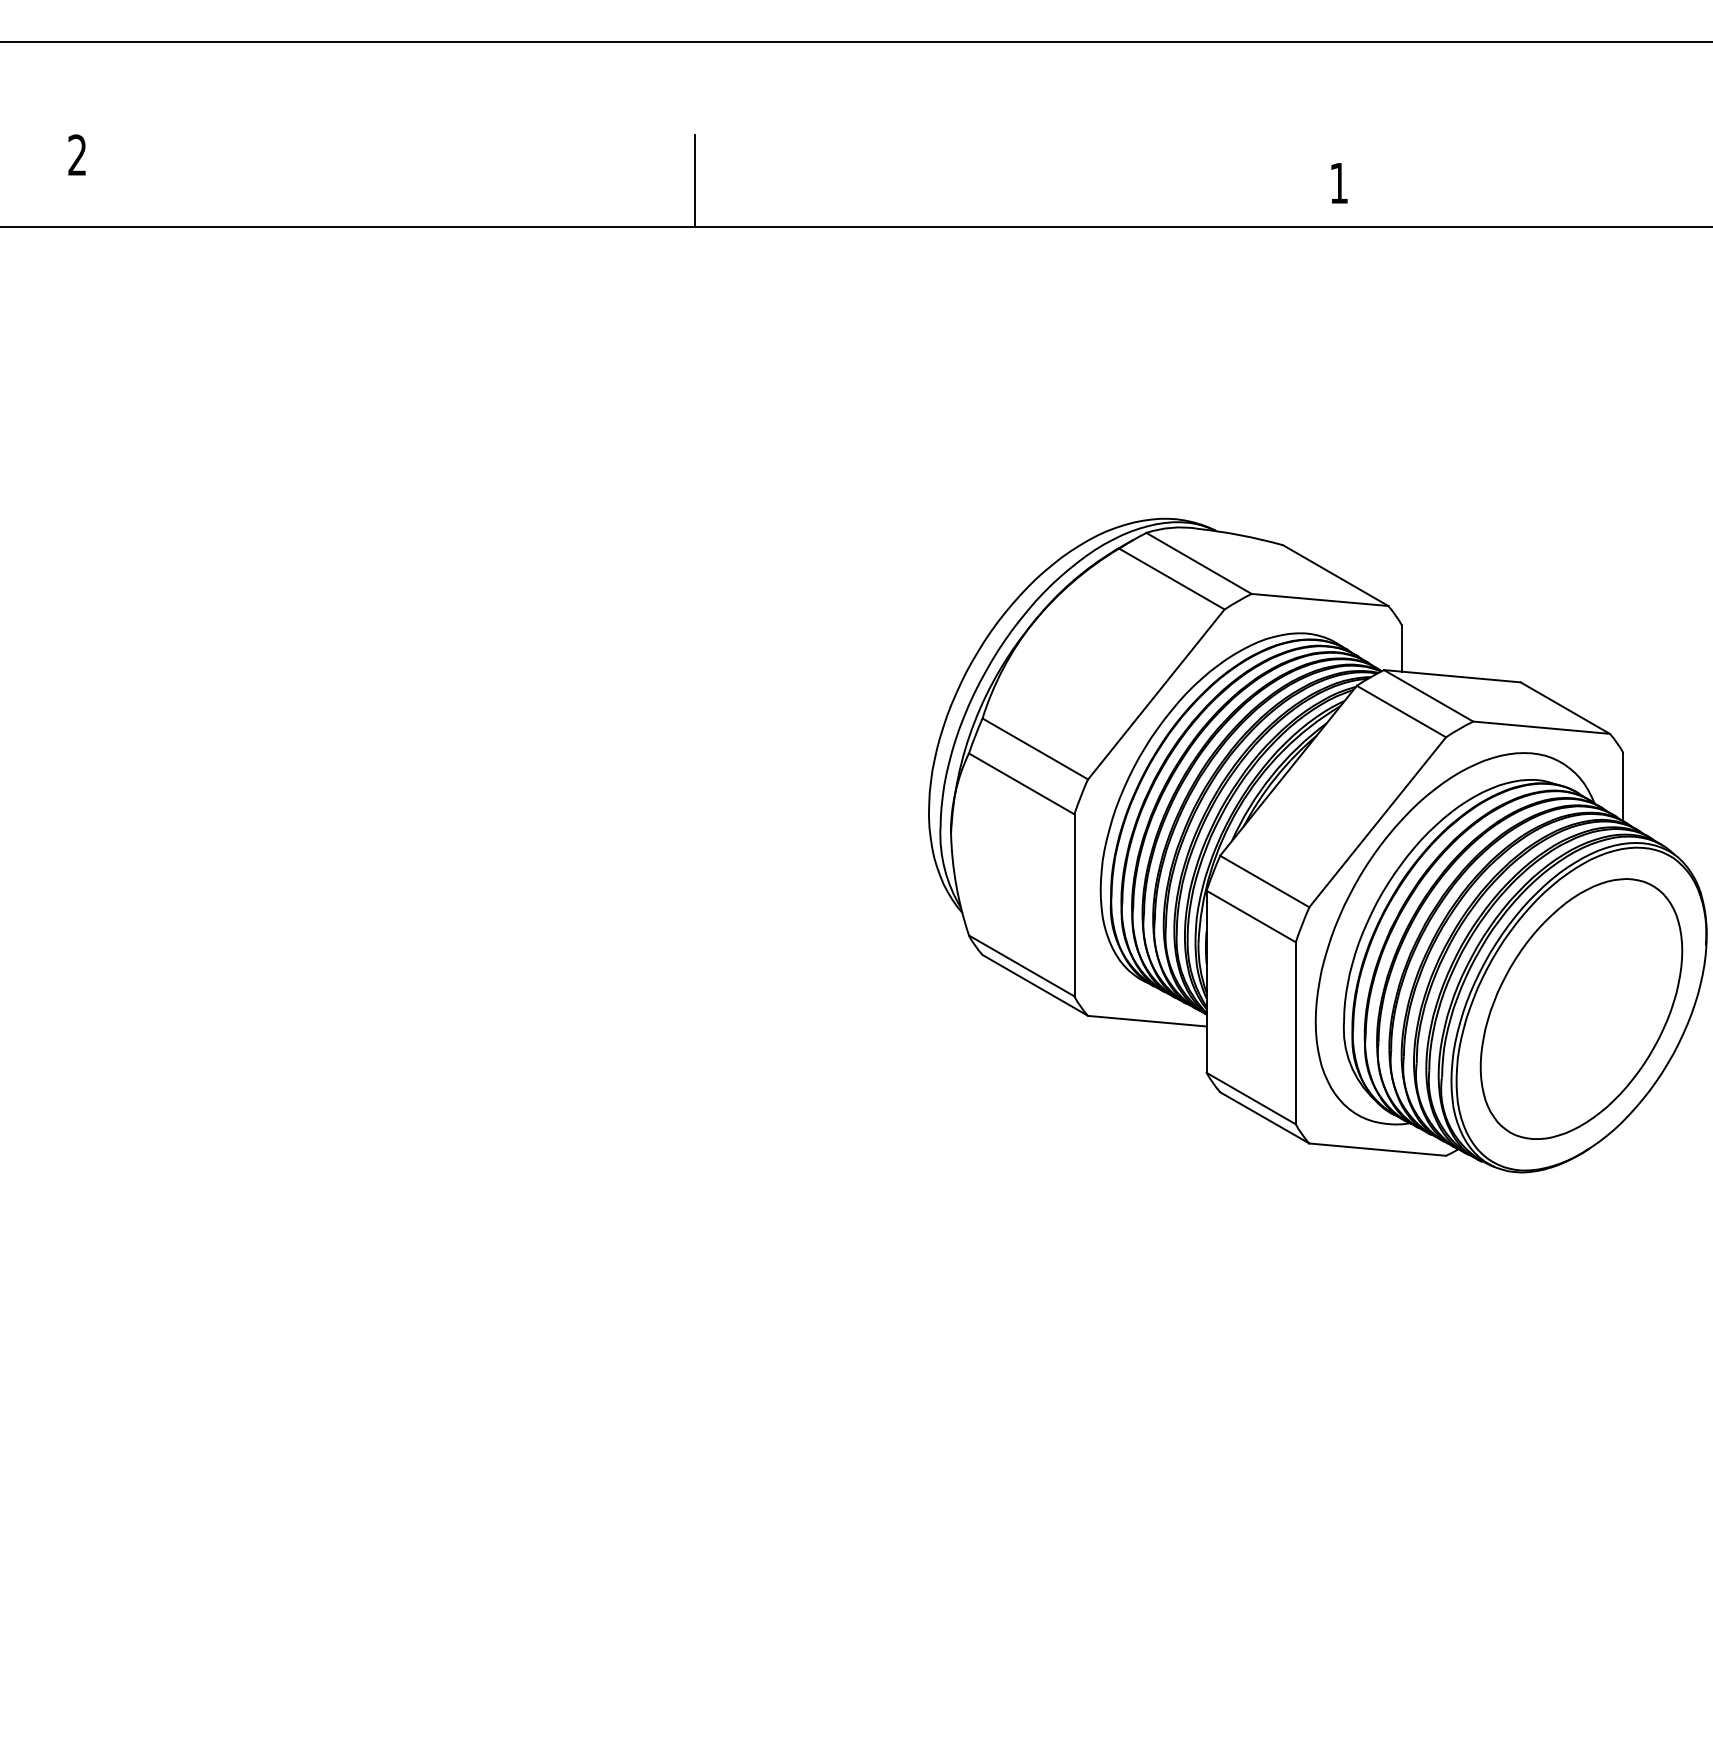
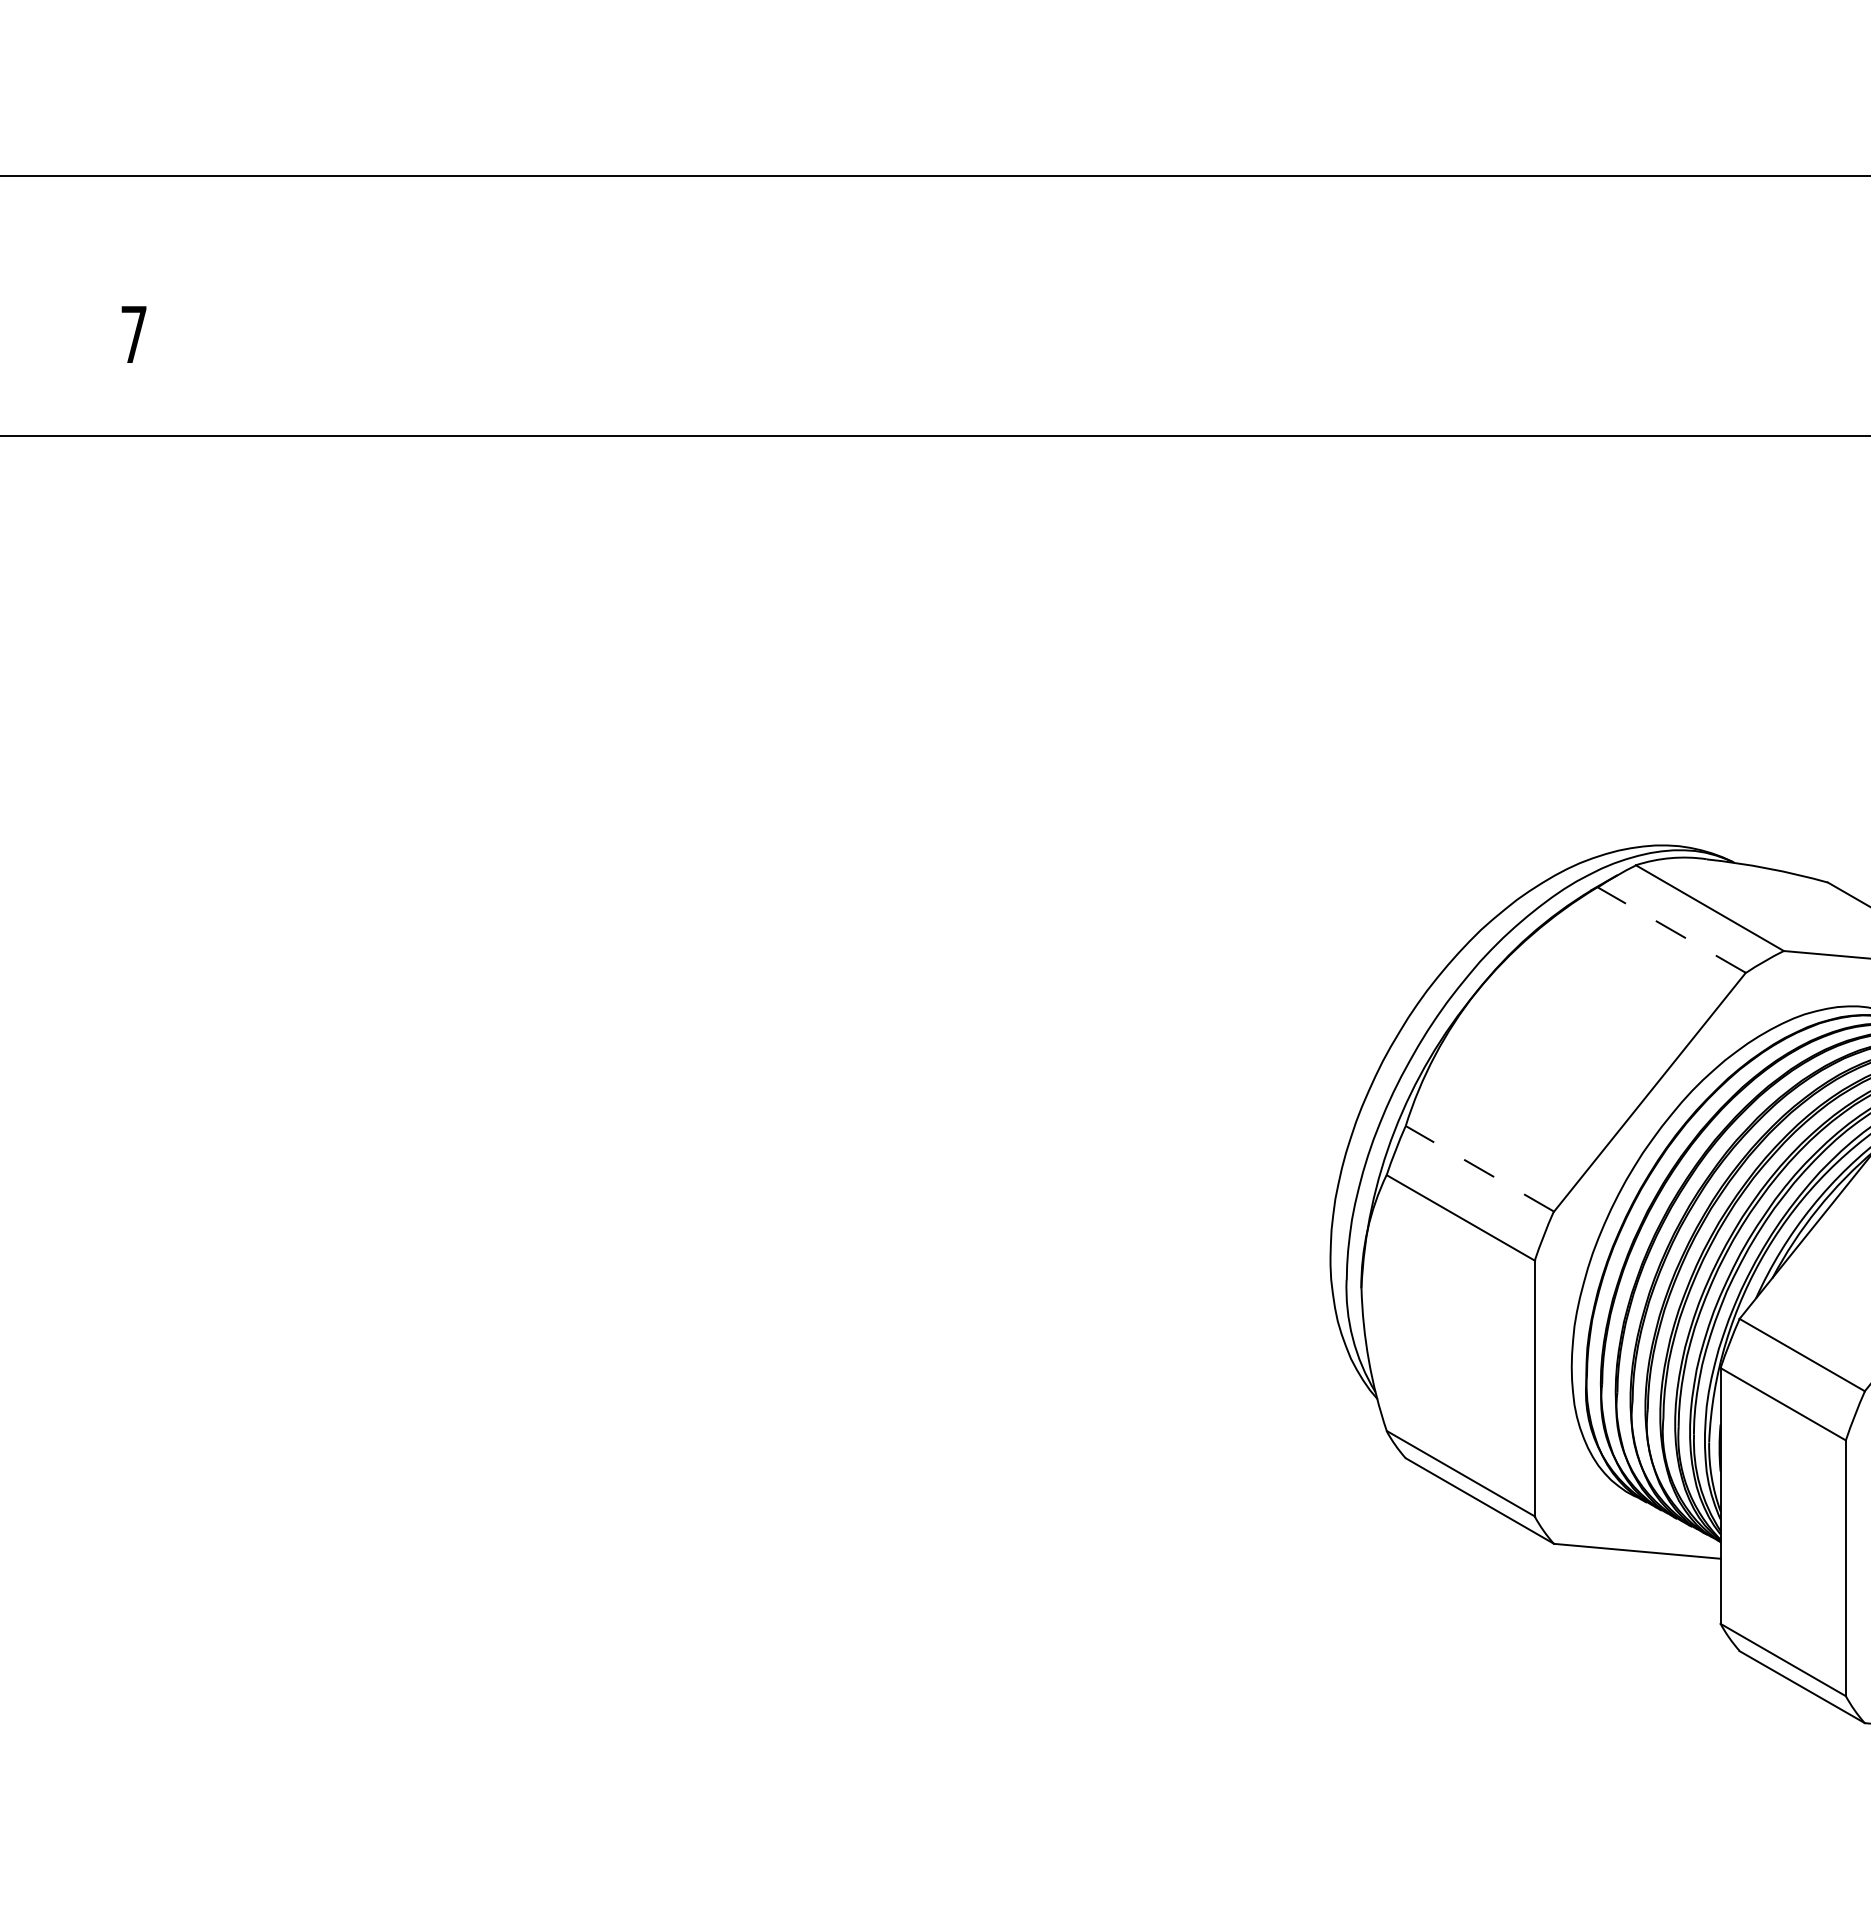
text: (77, 154) -> (134, 333), 2 -> 7
line: (695, 180) -> (1002, 370), removed
line: (1171, 579) -> (1671, 930), solid -> dashed
line: (1035, 749) -> (1480, 1169), solid -> dashed

